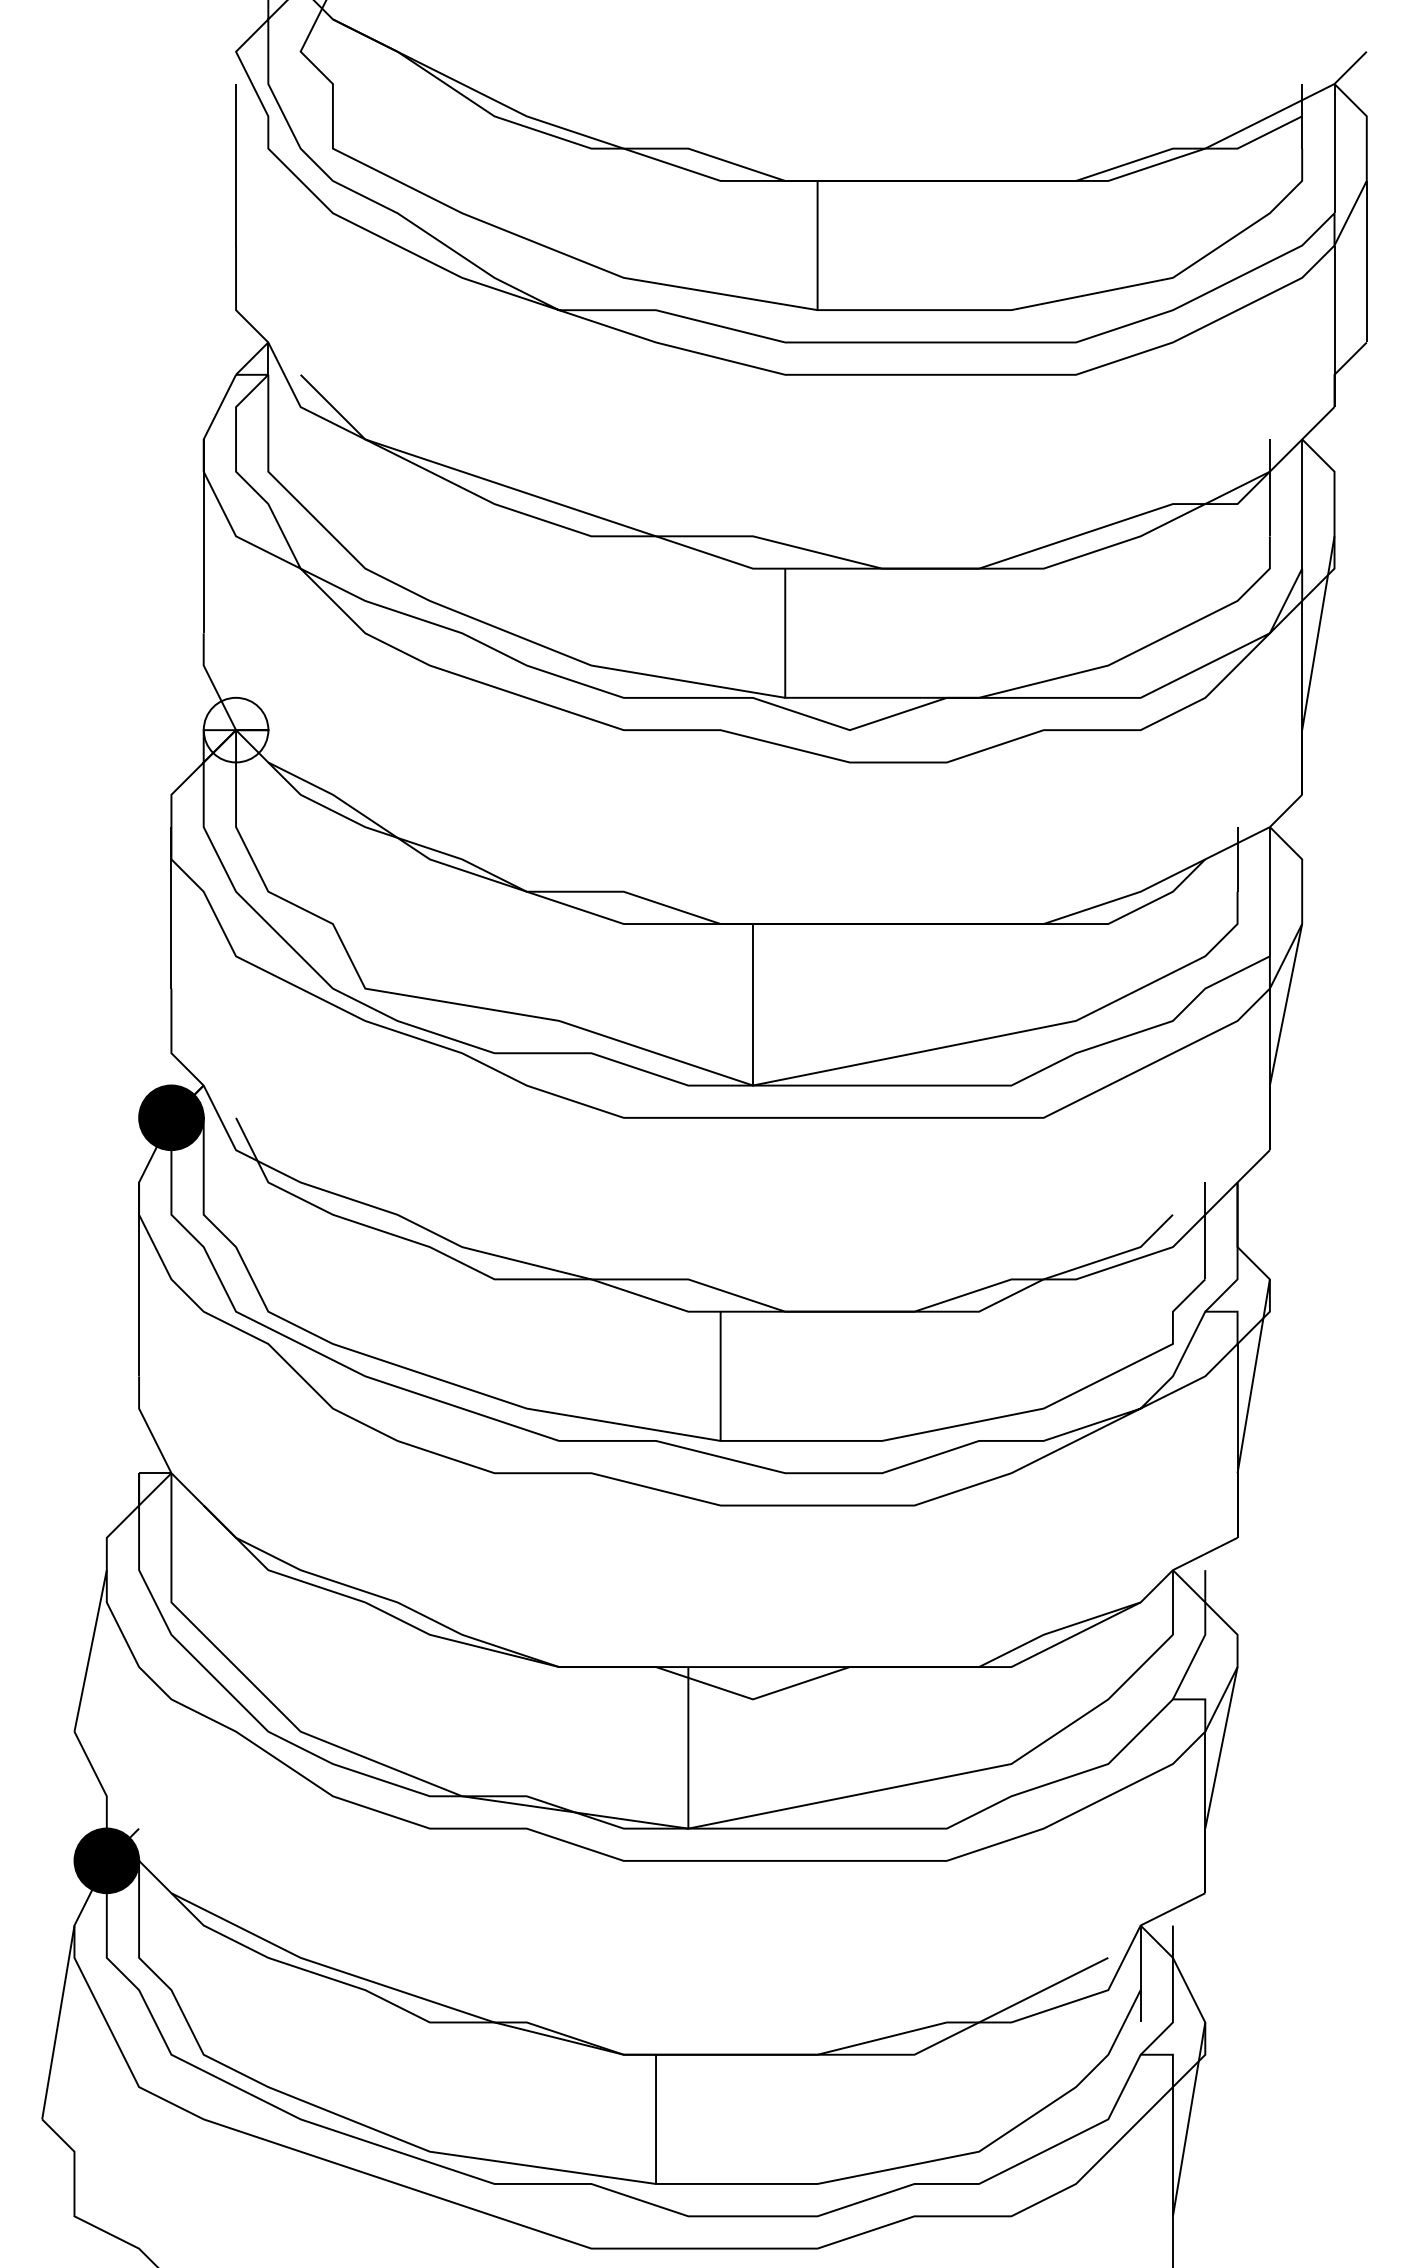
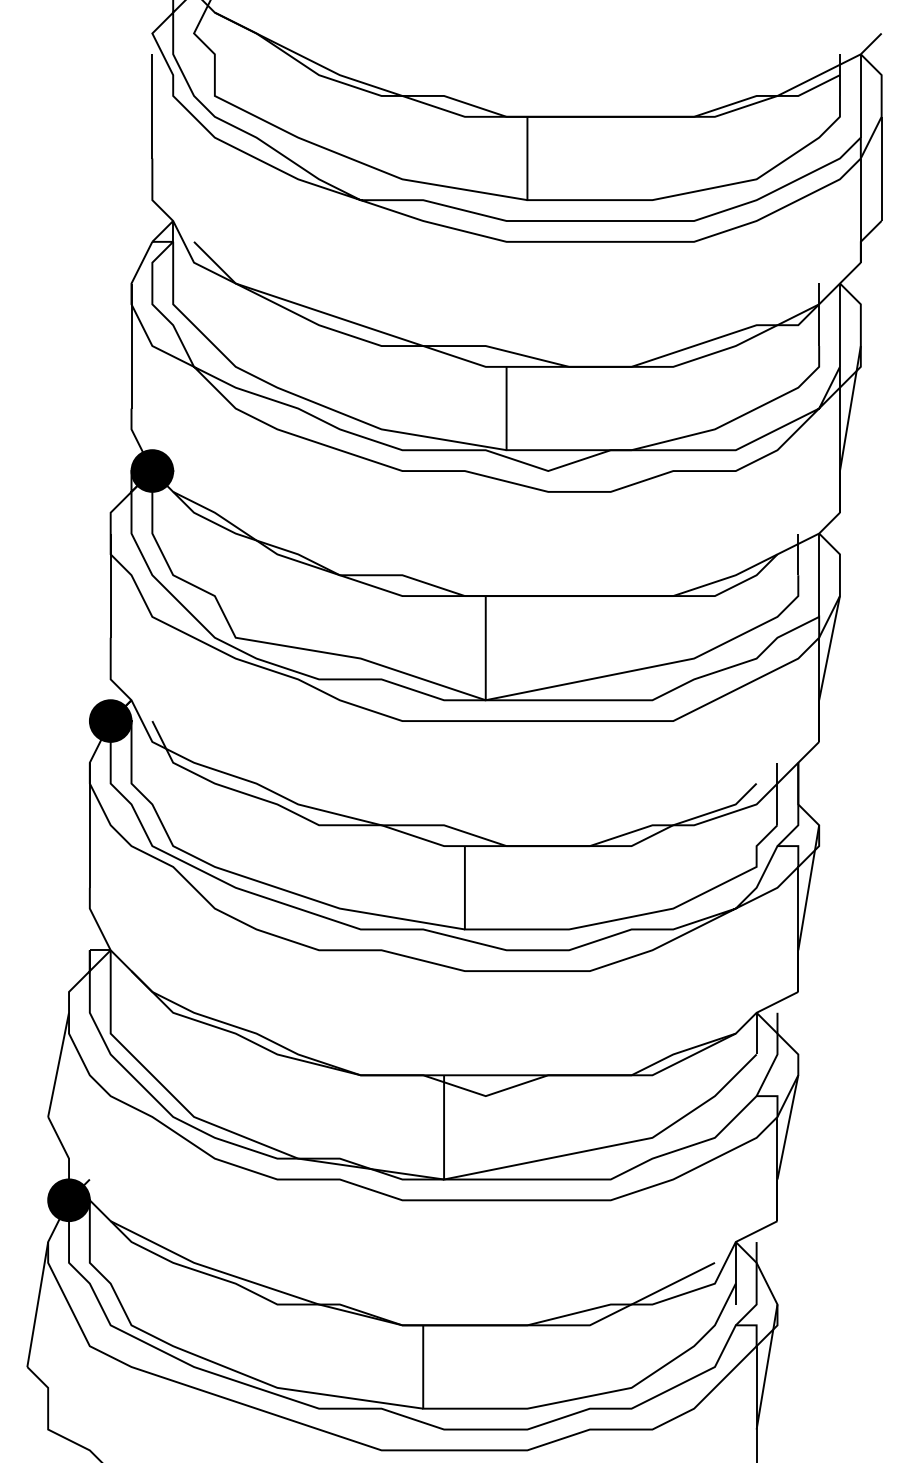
fill: (236, 729) -> (152, 470), added

